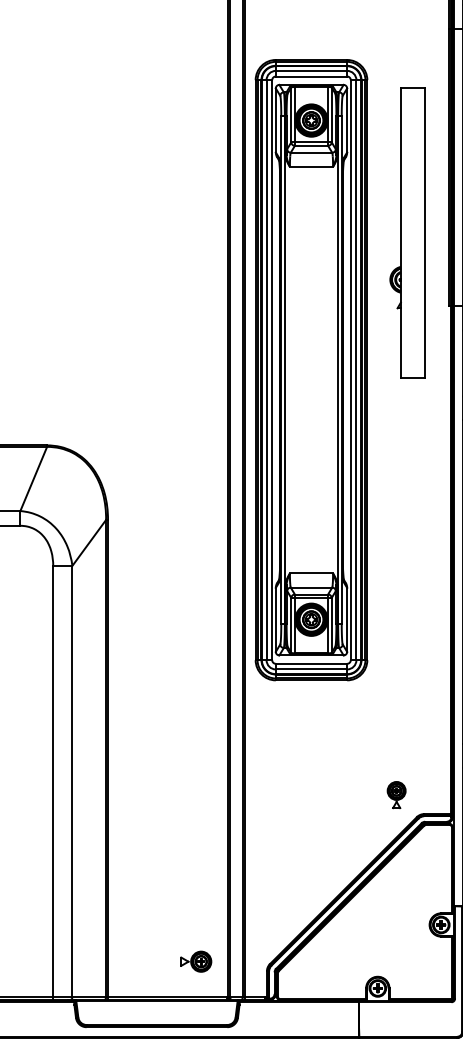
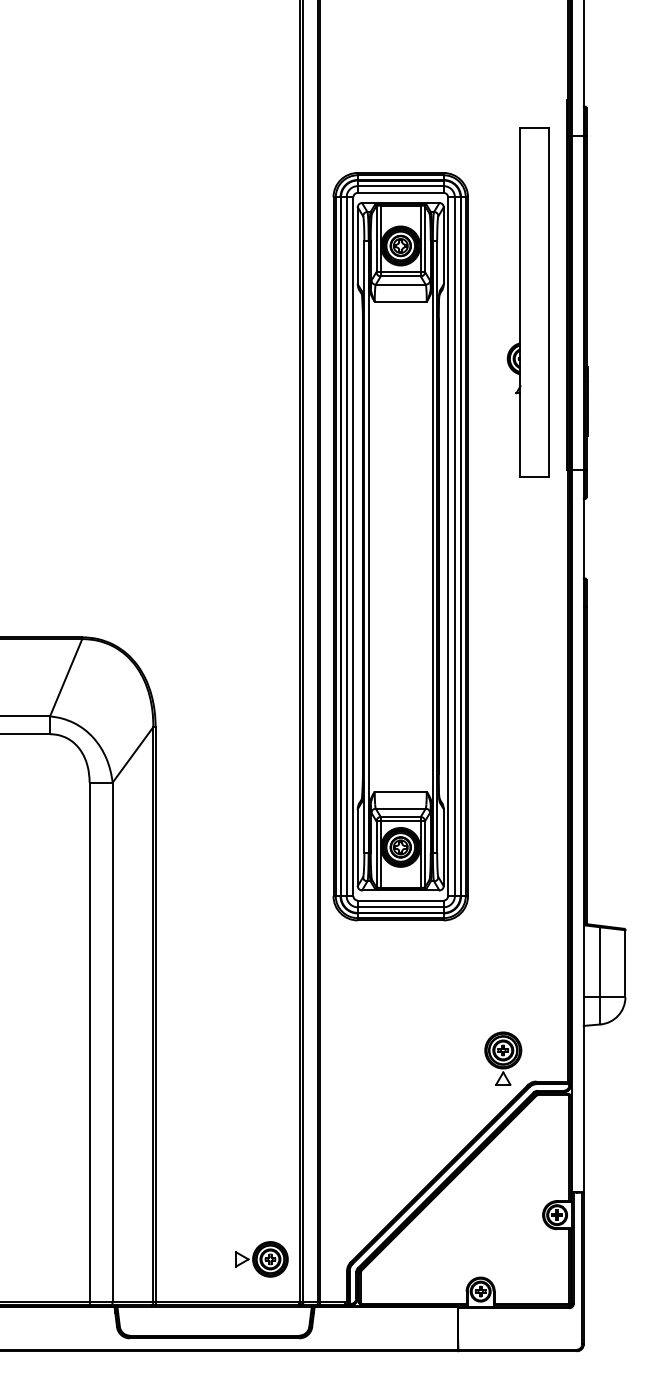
part: (406, 233) -> (527, 302), moved
part: (396, 794) -> (503, 1058), size x1.67
part: (195, 961) -> (261, 1259), size x1.43

